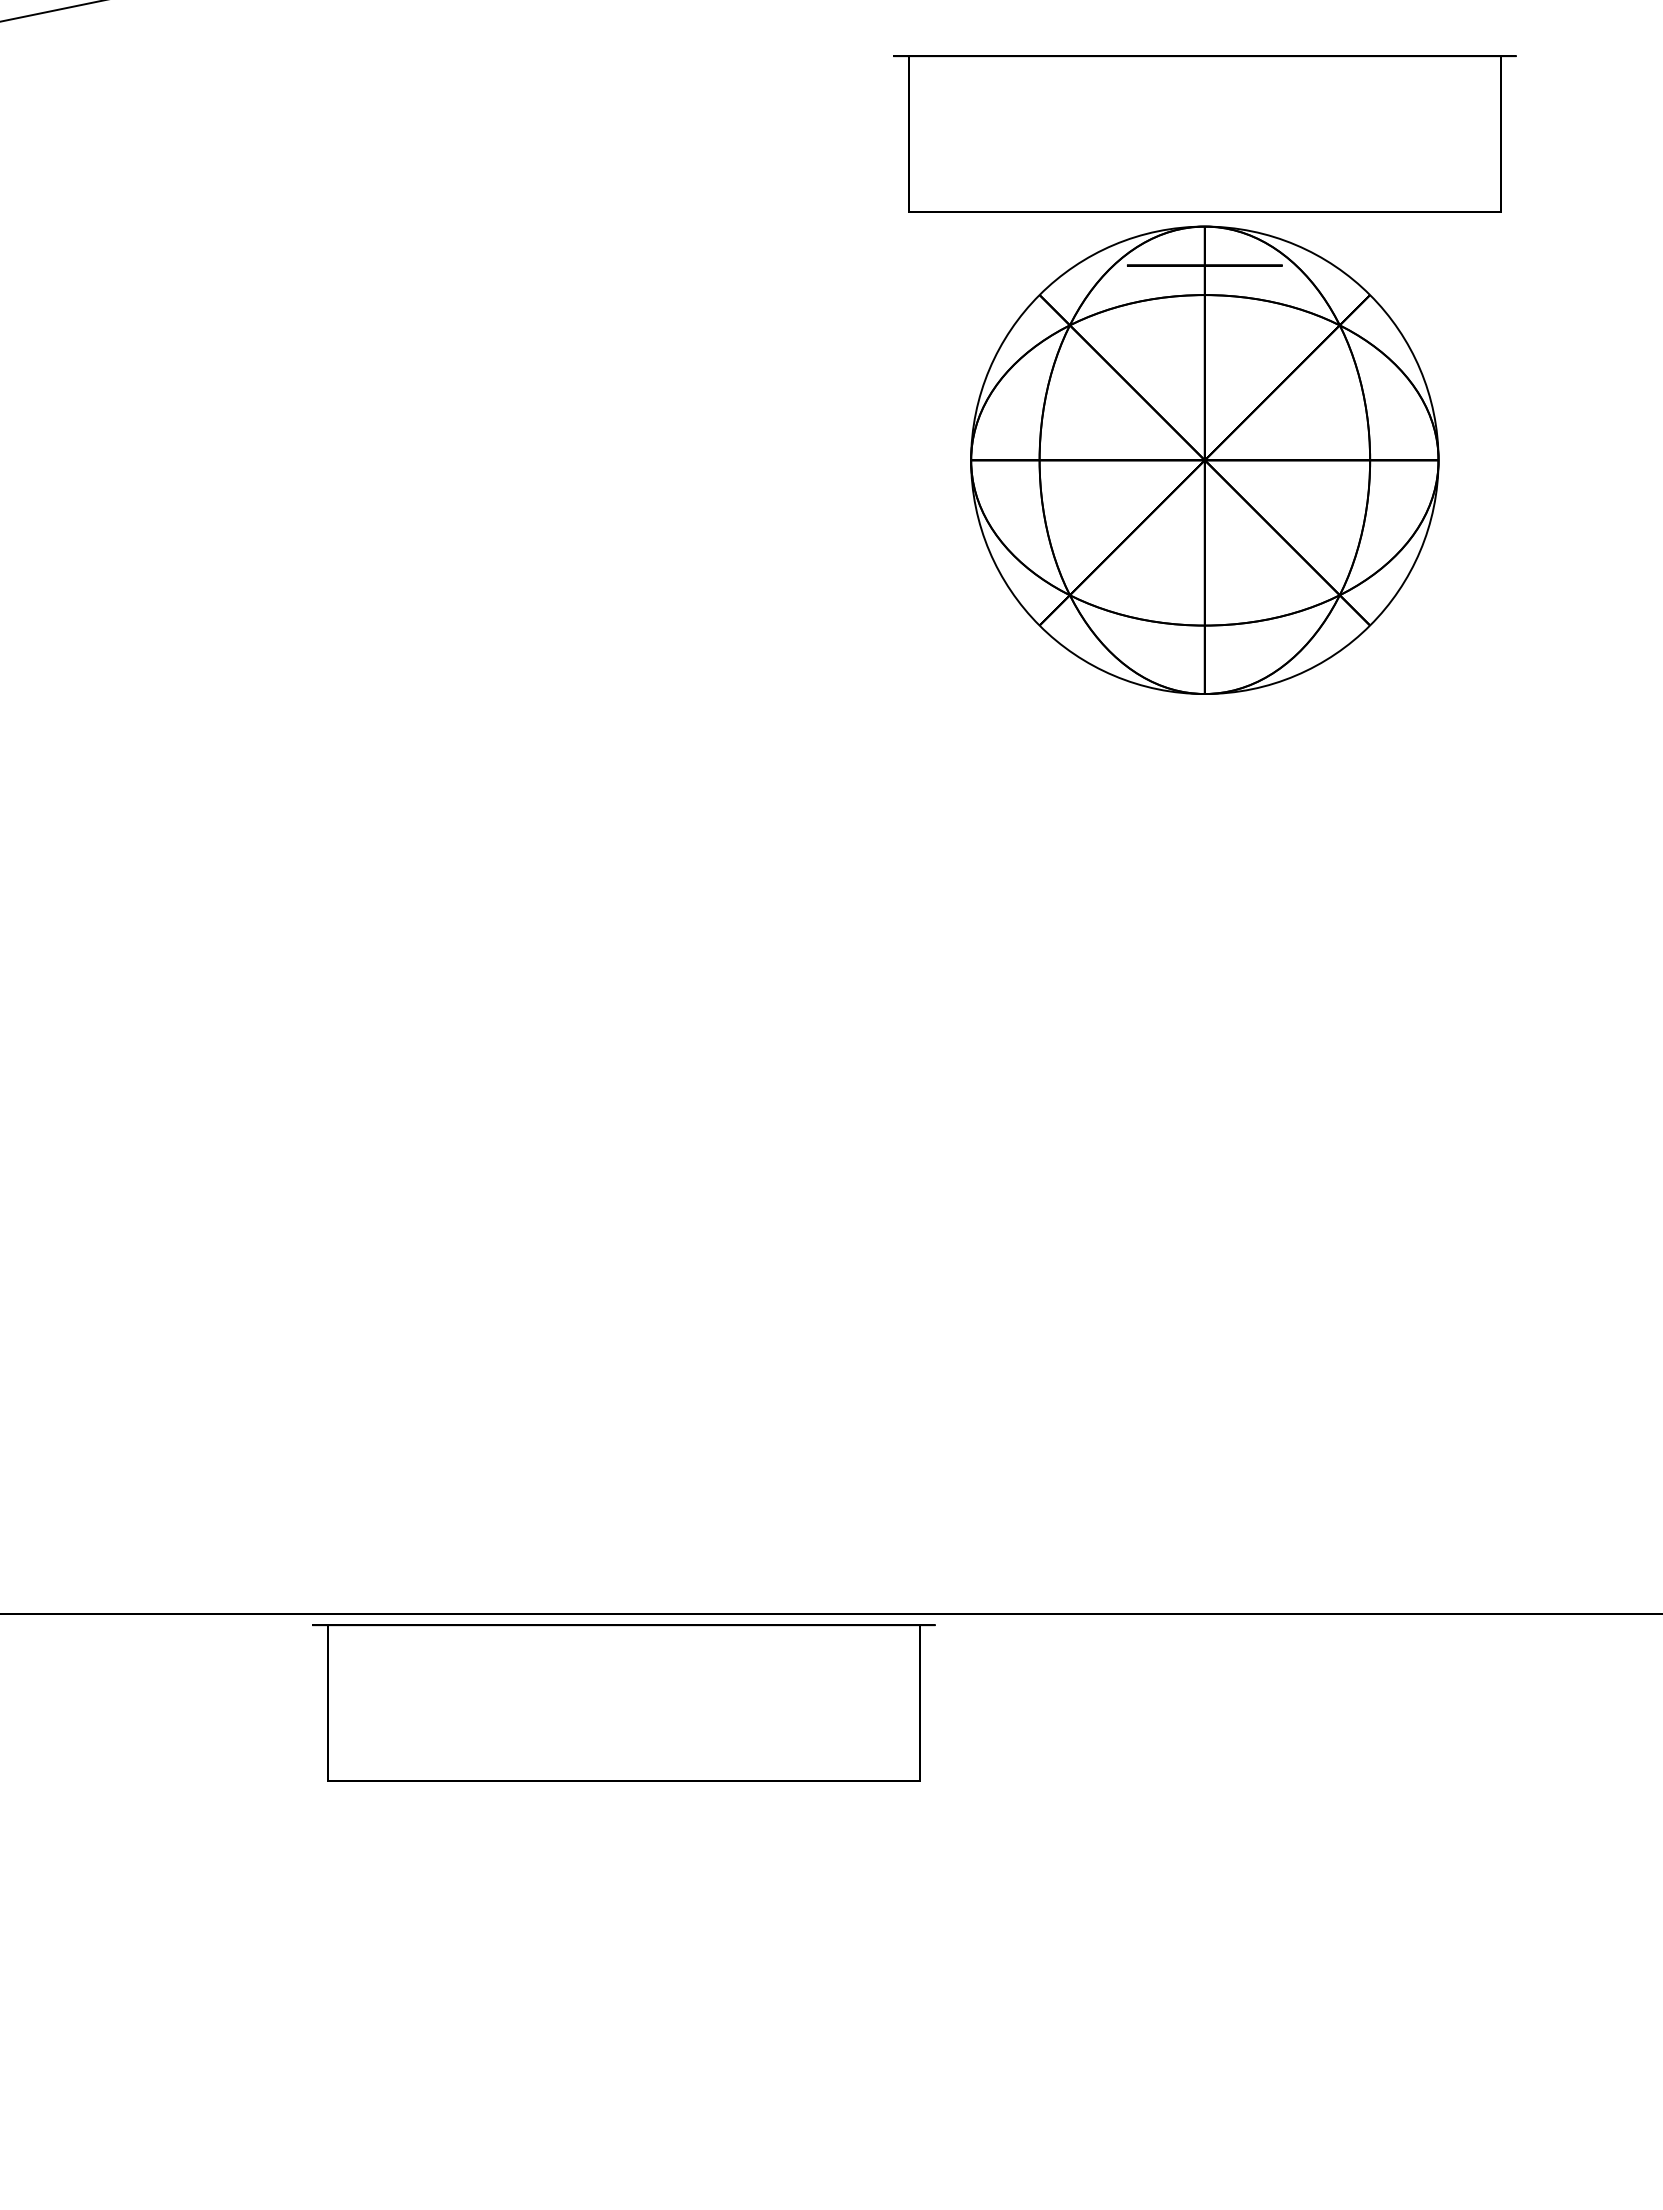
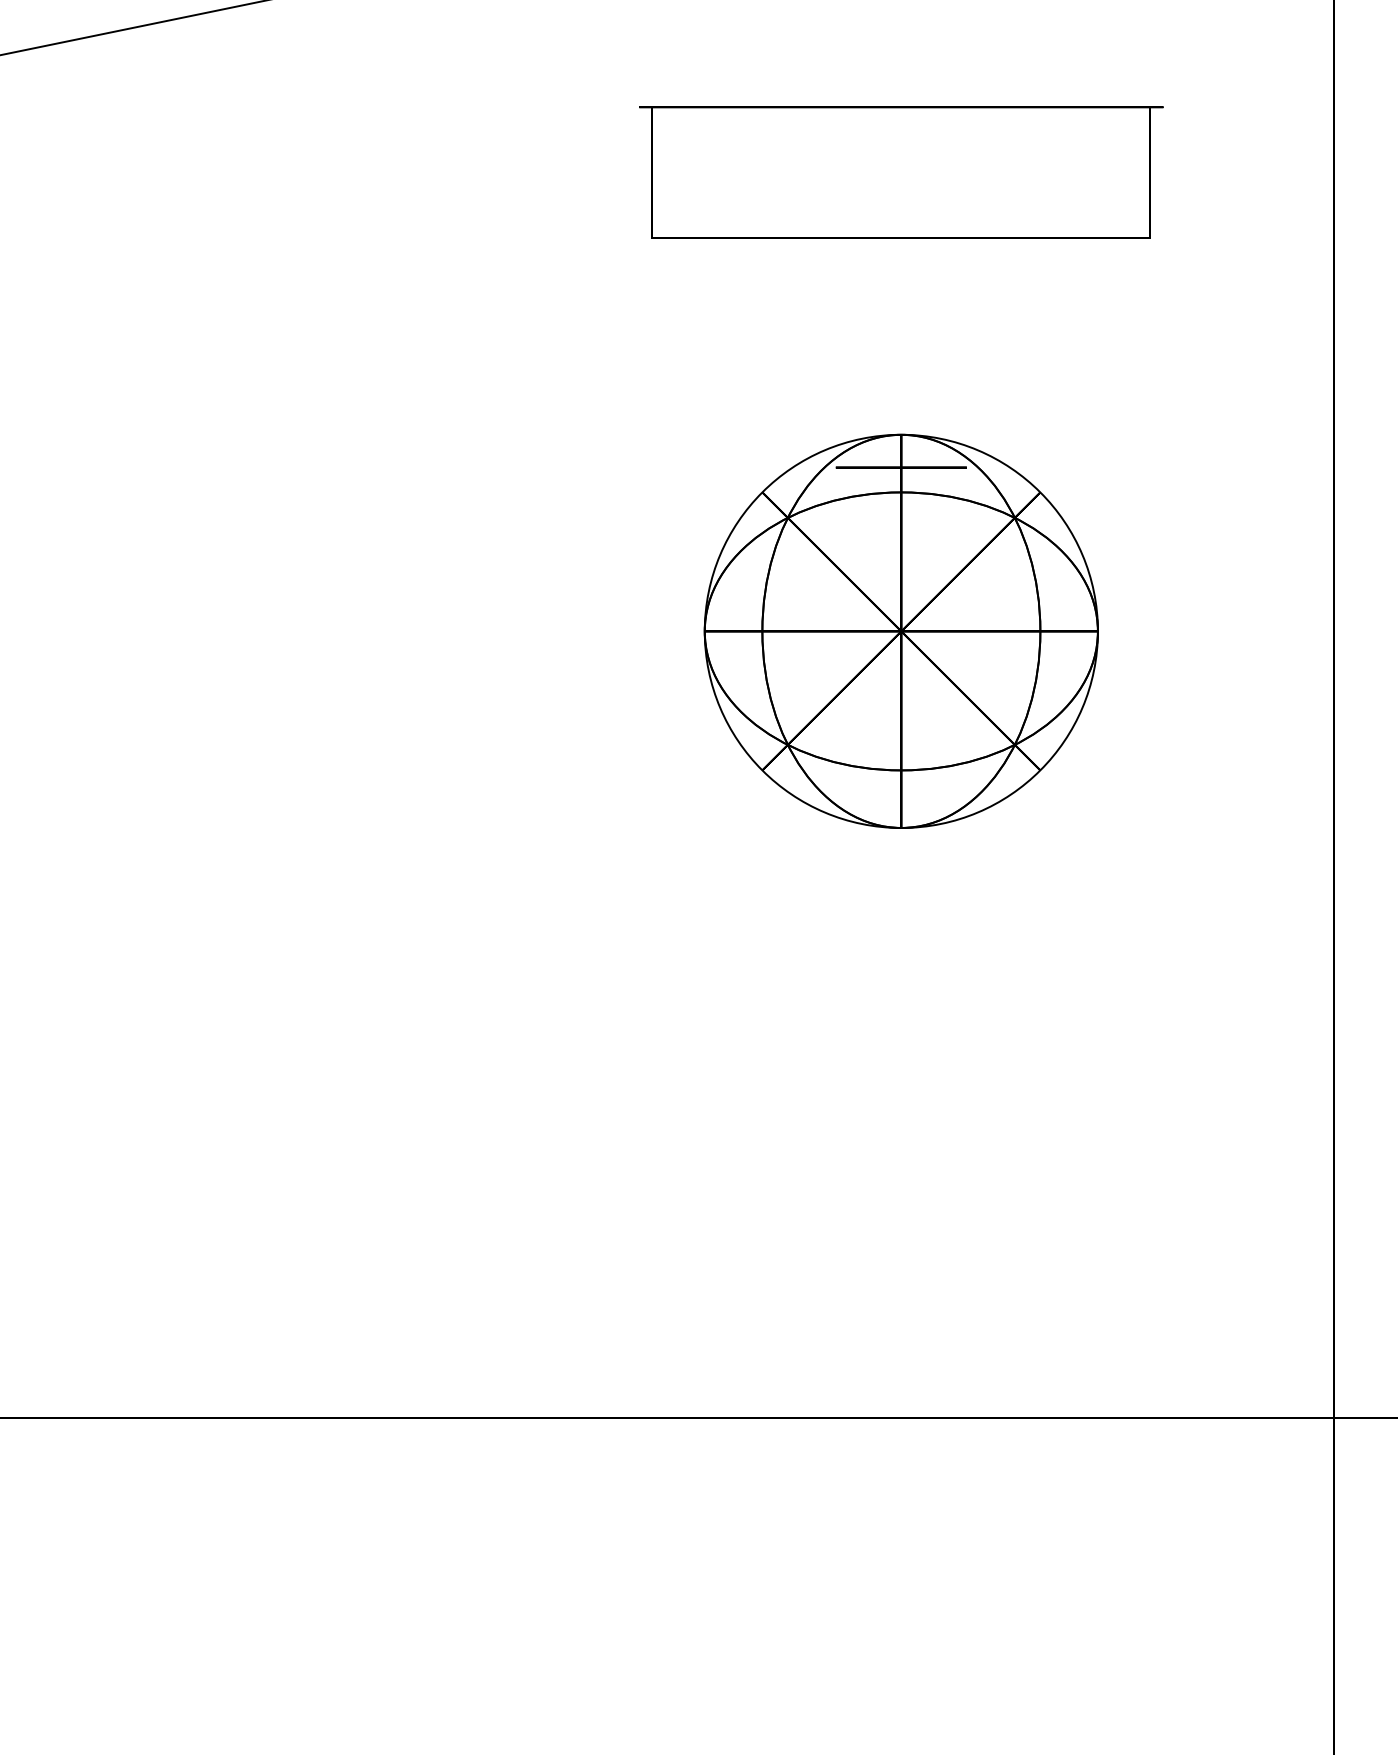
part: (1204, 459) -> (901, 630), moved
part: (623, 1702) -> (412, 1491), removed

